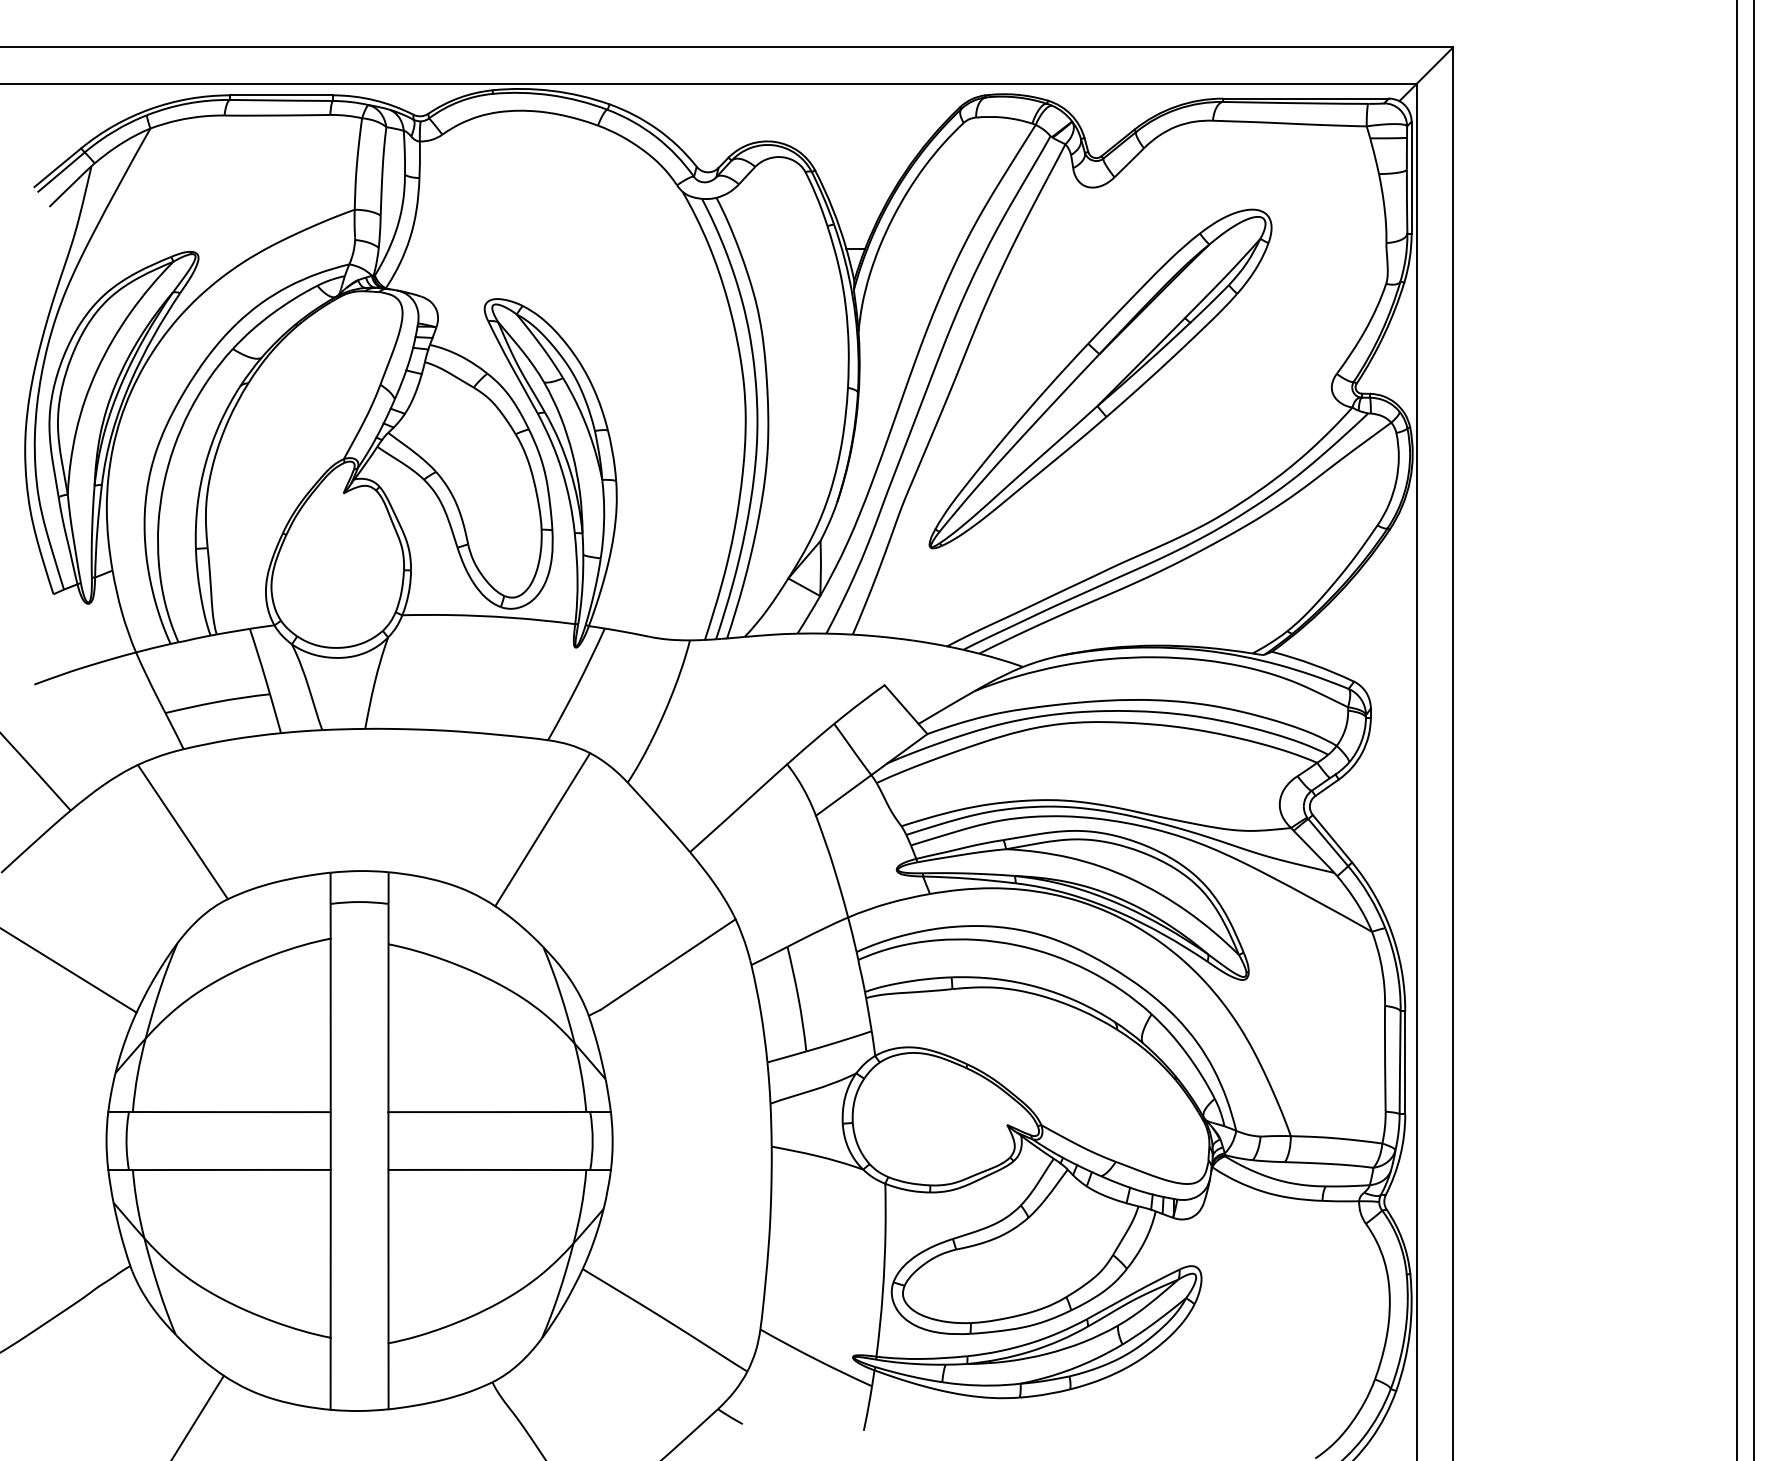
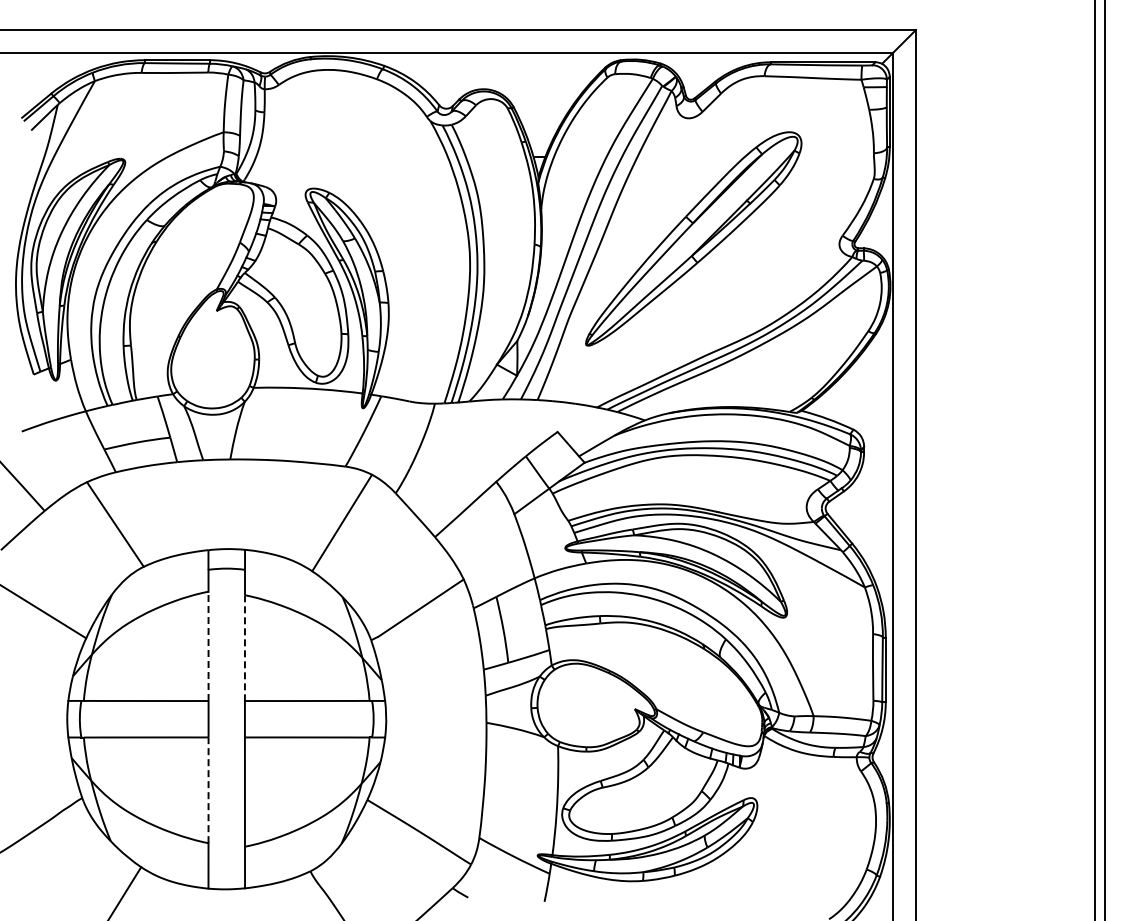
line: (330, 1025) -> (208, 646), solid -> dashed
line: (387, 1028) -> (244, 648), solid -> dashed
line: (330, 1254) -> (208, 790), solid -> dashed

